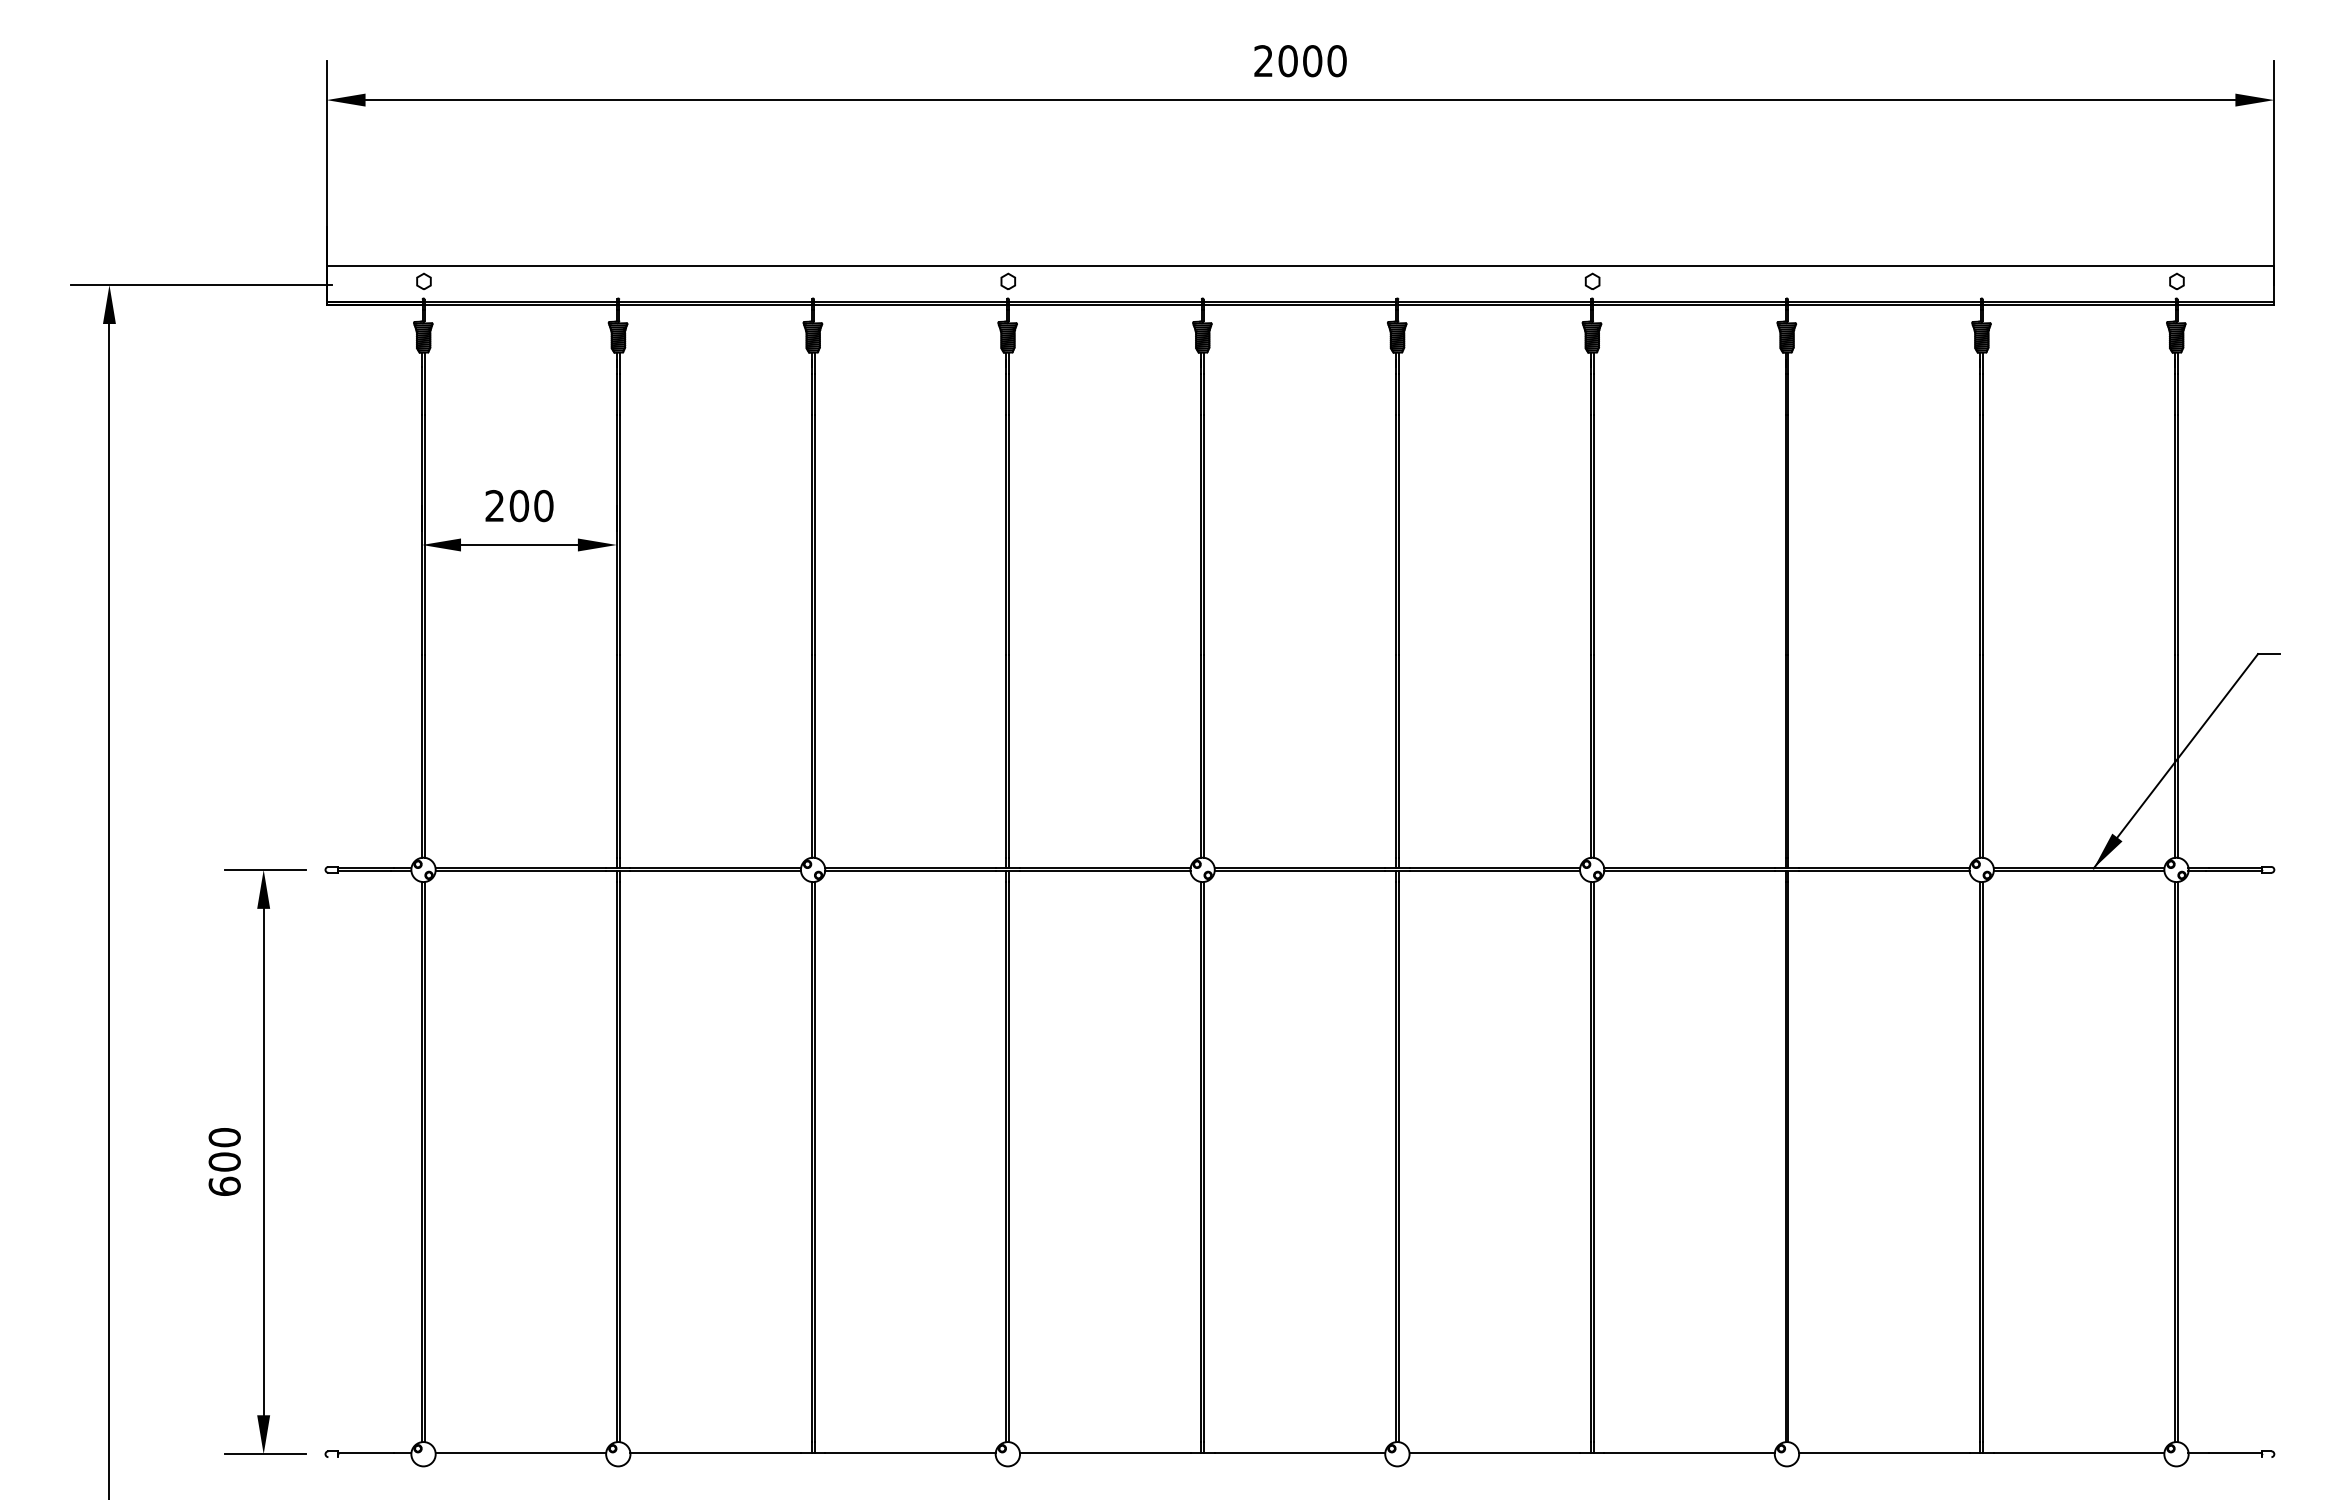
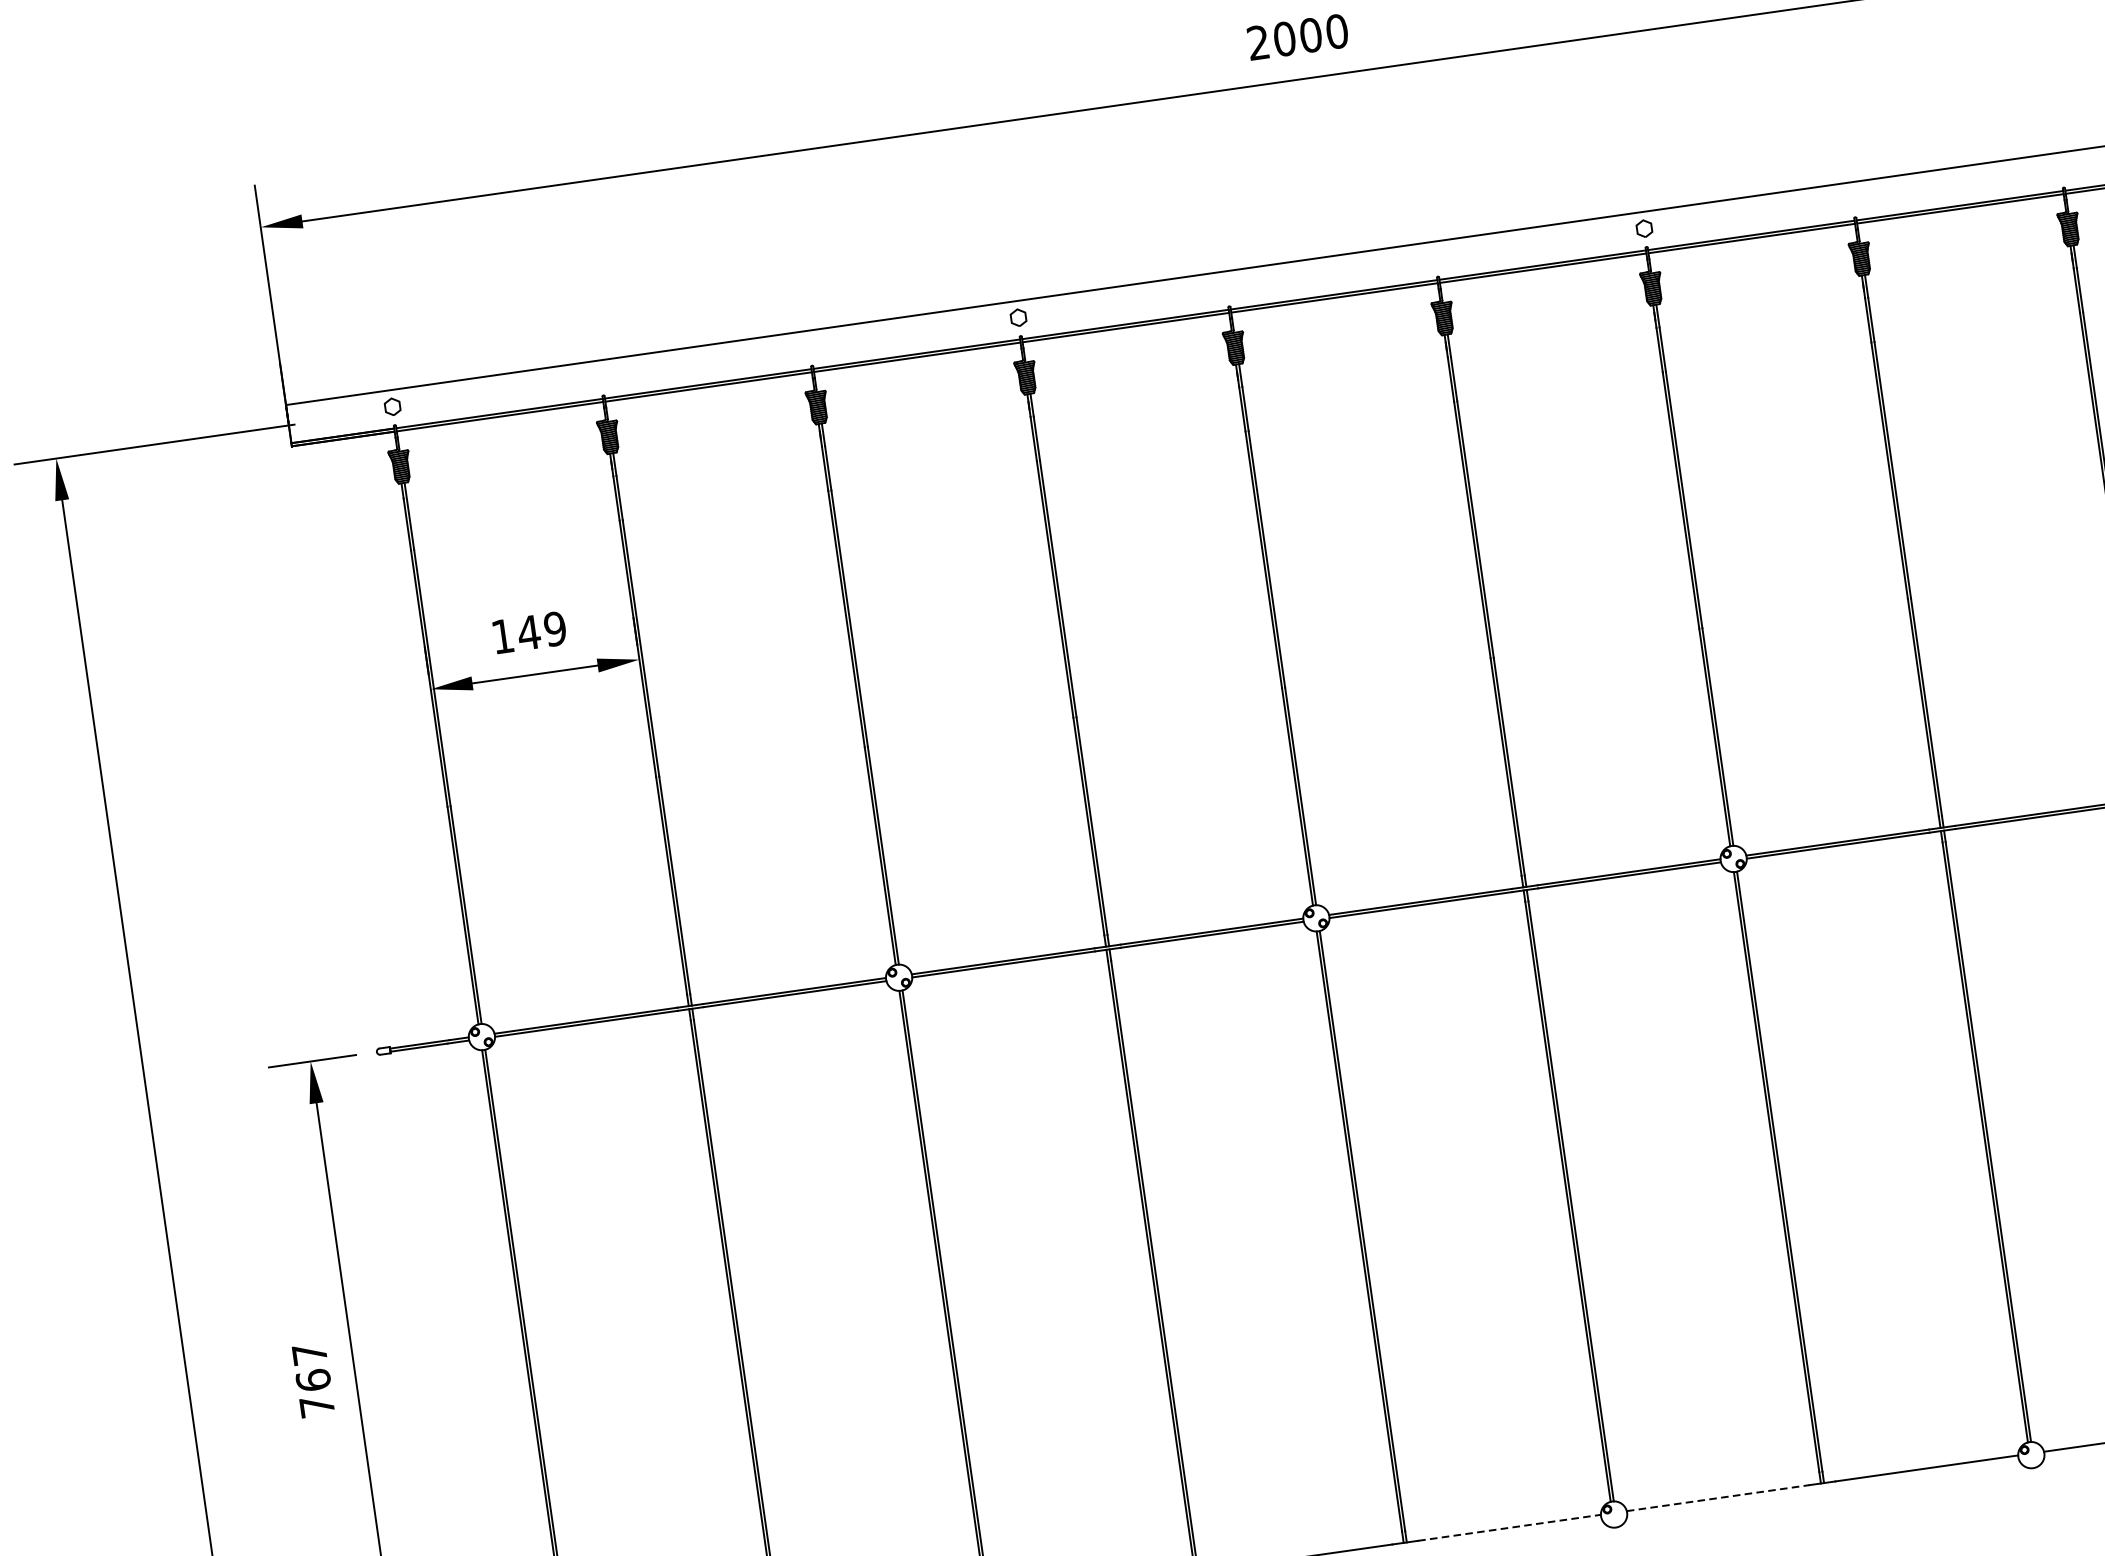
text: (519, 506) -> (529, 633), 200 -> 149
text: (224, 1161) -> (313, 1379), 600 -> 767
line: (1300, 1452) -> (1510, 1527), solid -> dashed
line: (1495, 1452) -> (1718, 1497), solid -> dashed

